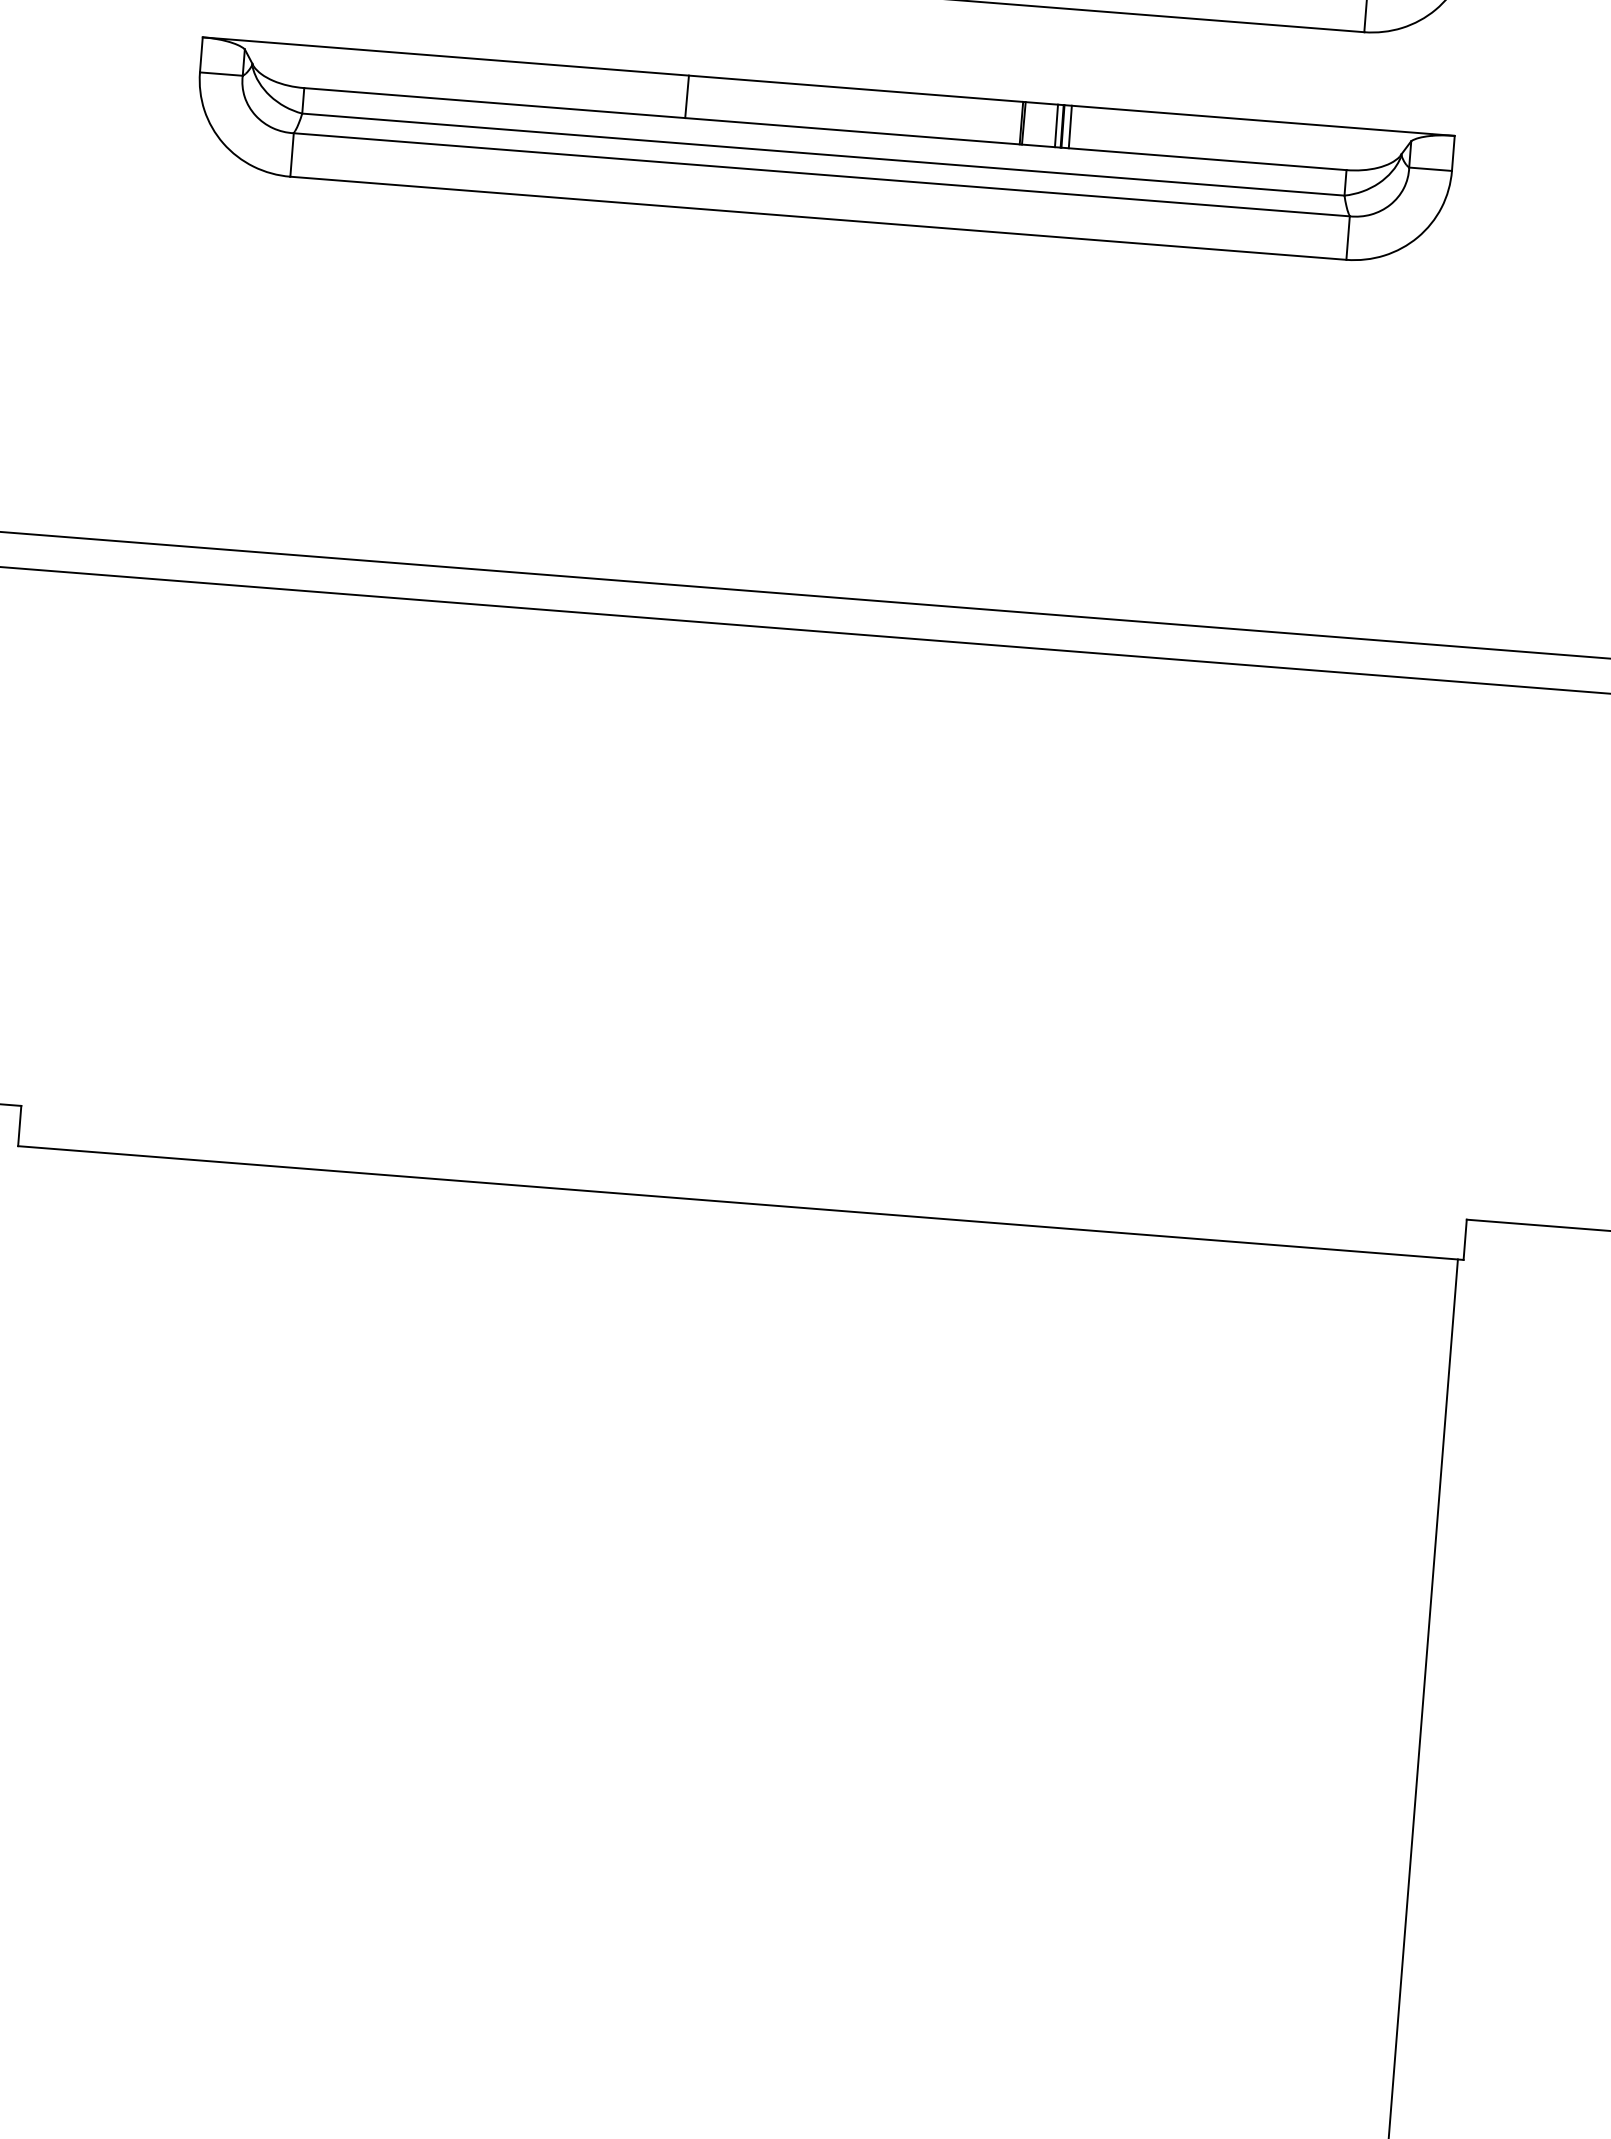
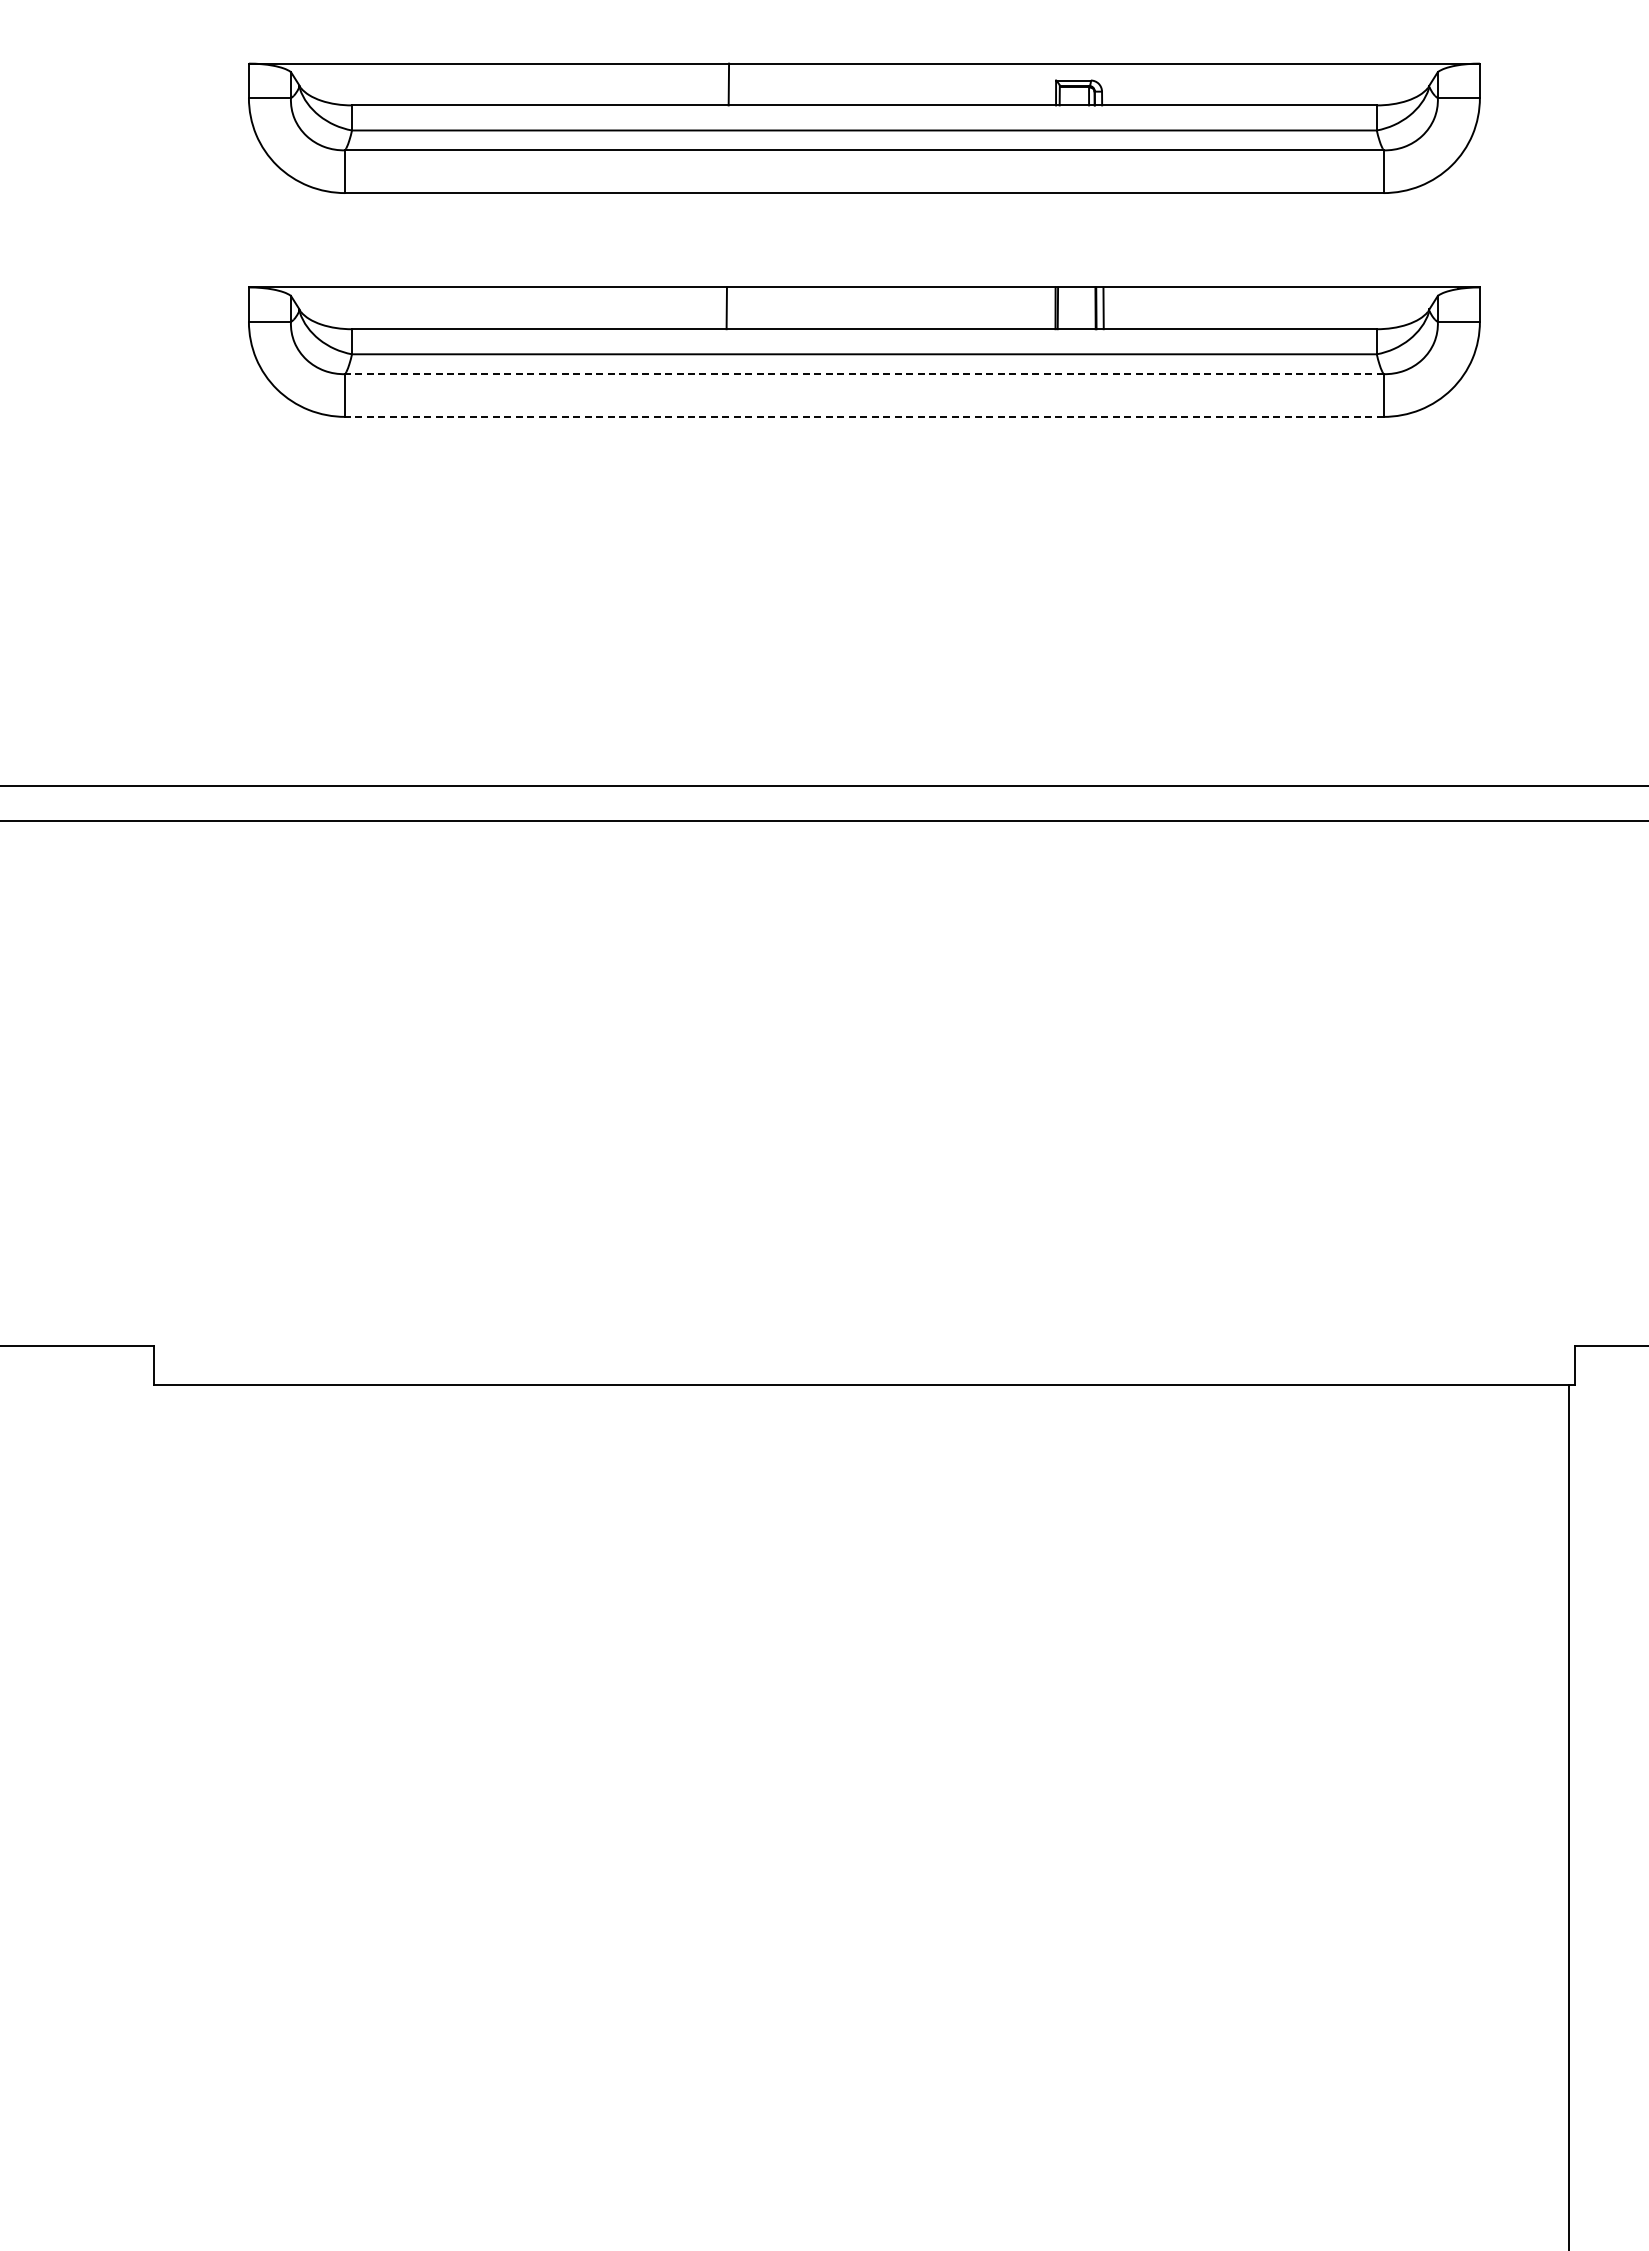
line: (1055, 126) -> (1089, 308), removed
line: (820, 175) -> (863, 374), solid -> dashed
line: (817, 217) -> (863, 416), solid -> dashed

